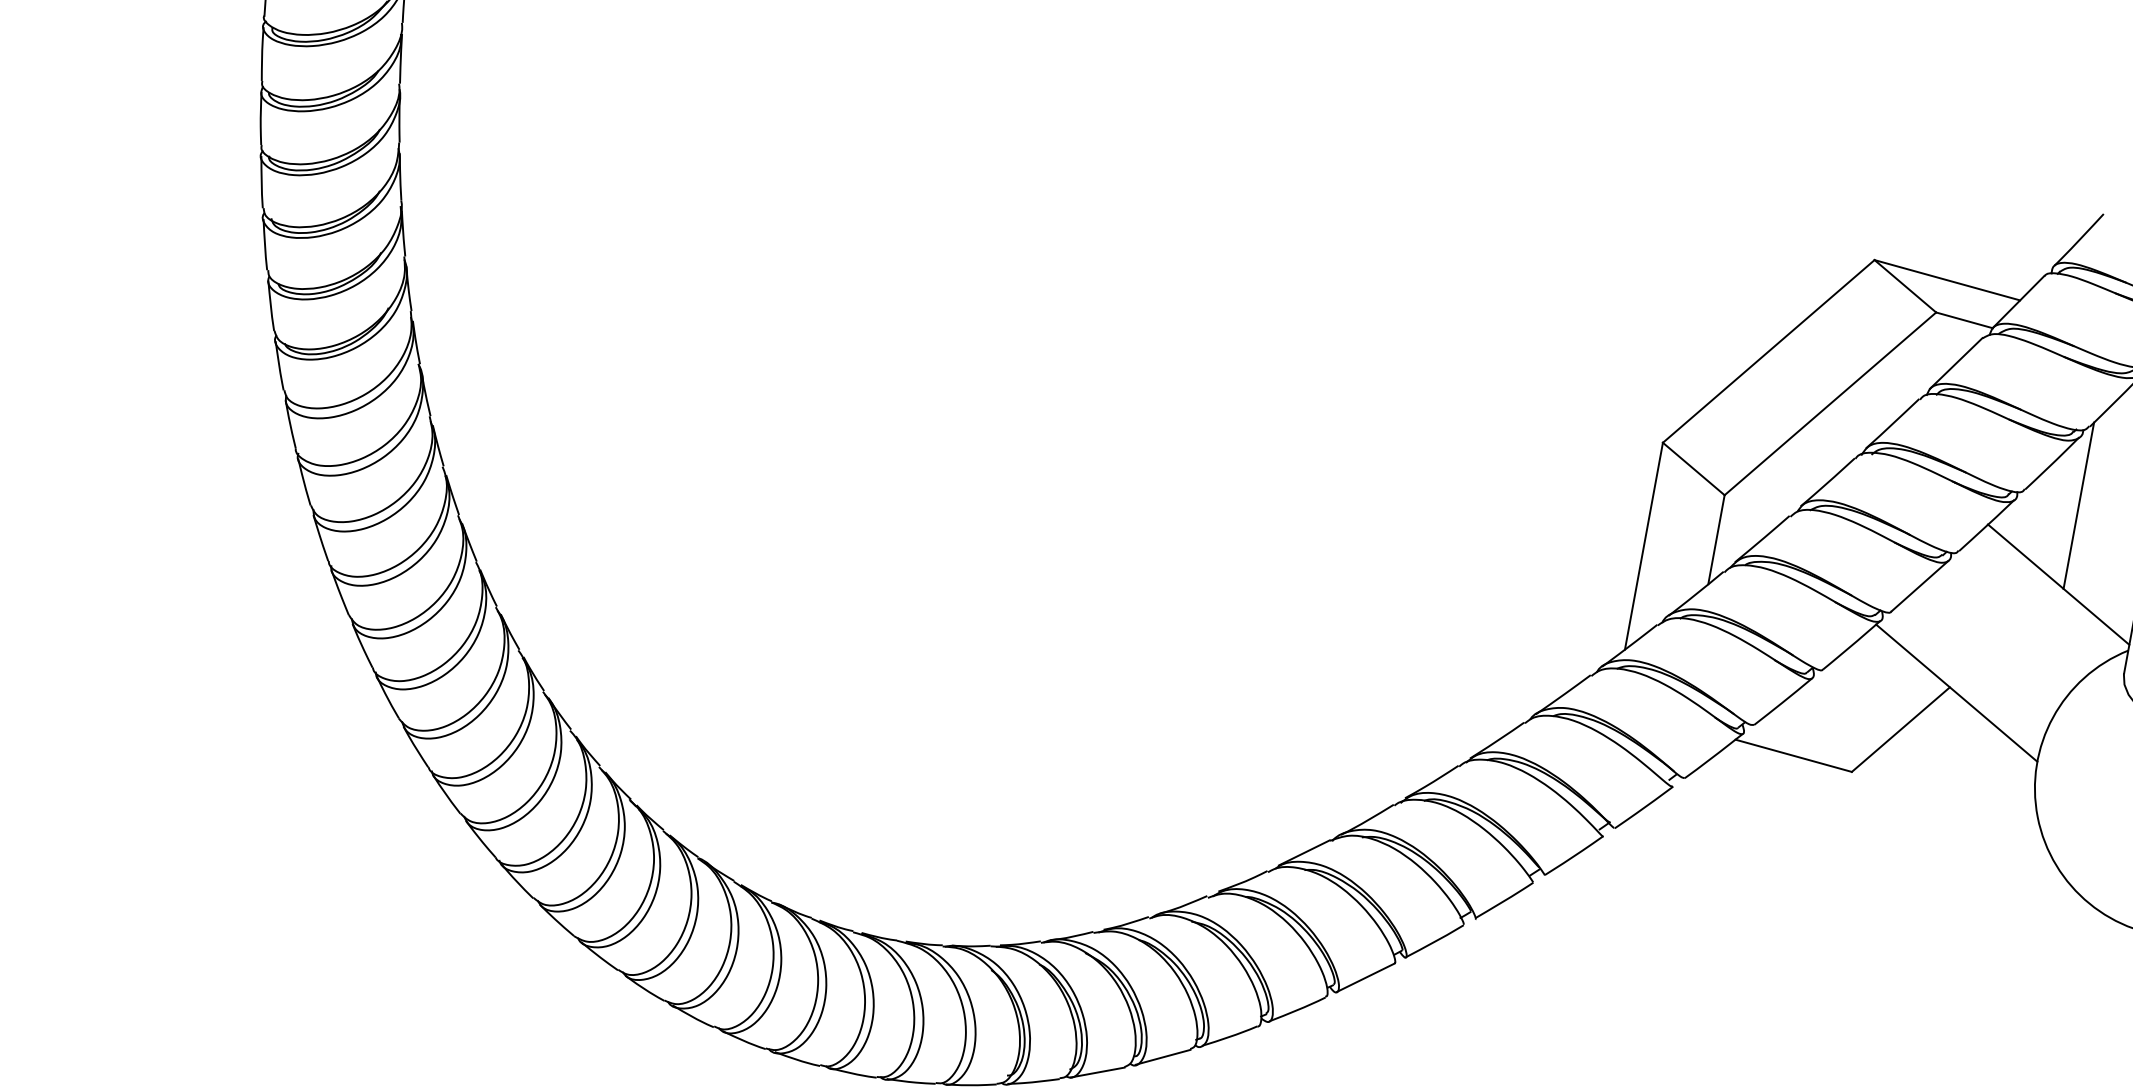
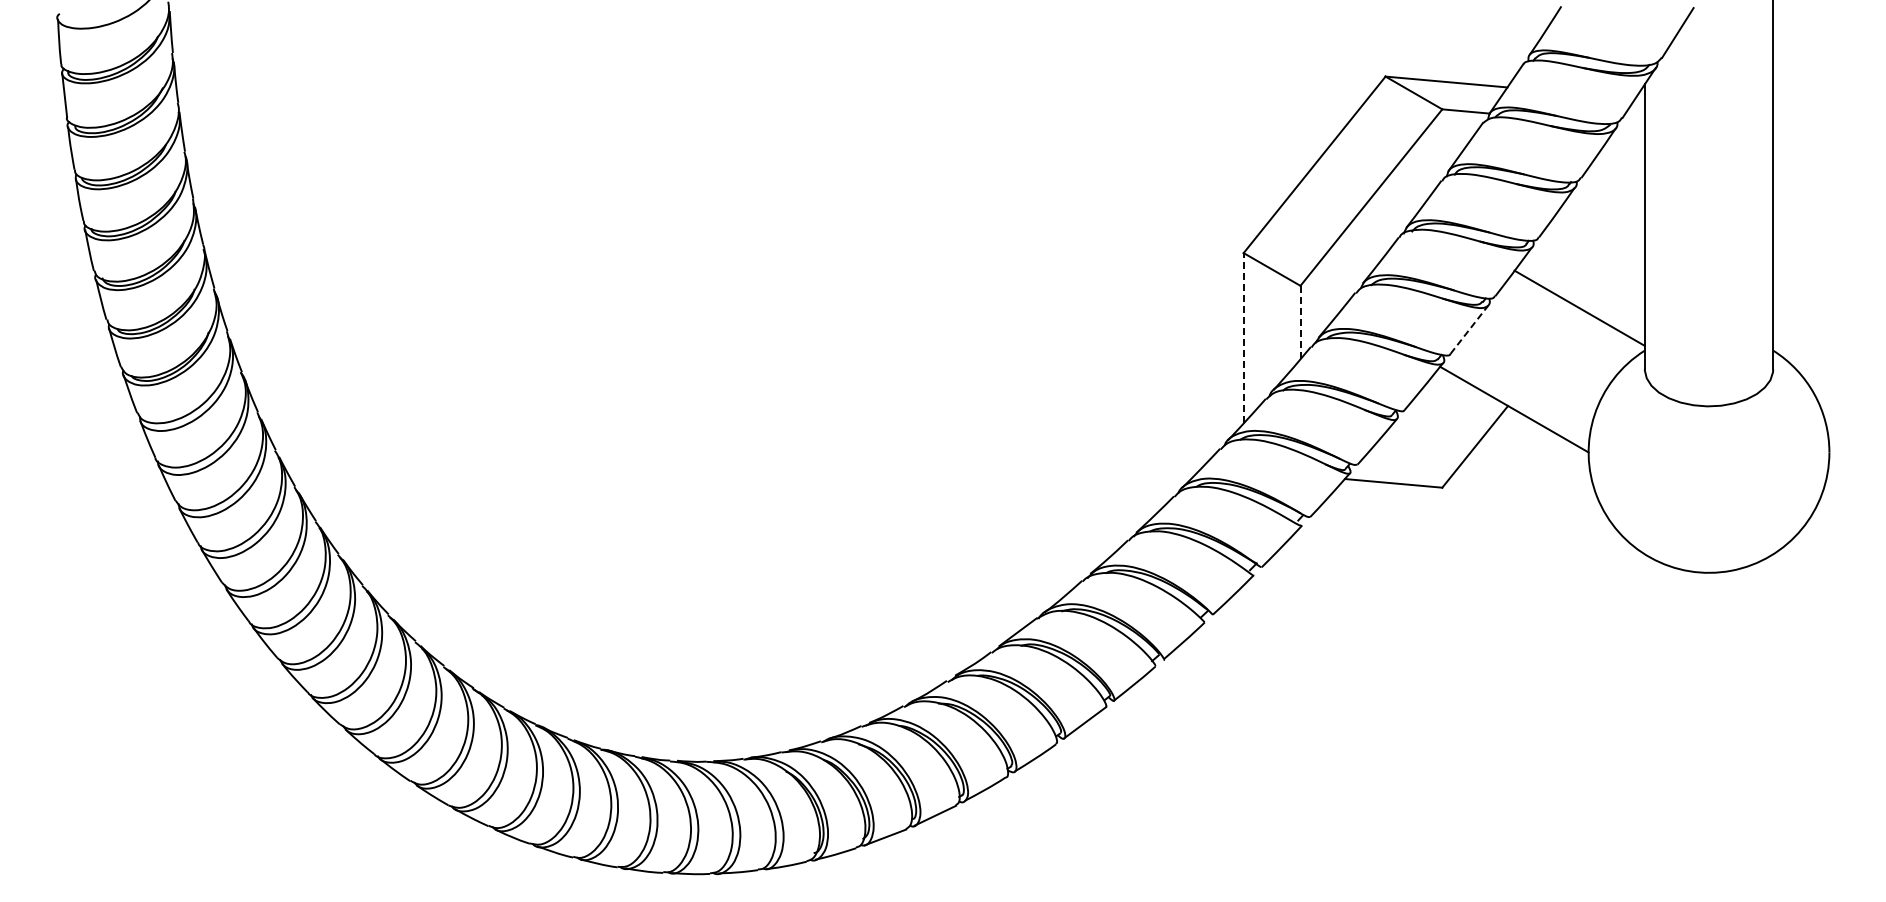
line: (2079, 504) -> (1584, 241), removed
line: (1716, 539) -> (1300, 322), solid -> dashed
line: (1643, 545) -> (1243, 337), solid -> dashed
line: (1920, 585) -> (1469, 329), solid -> dashed

